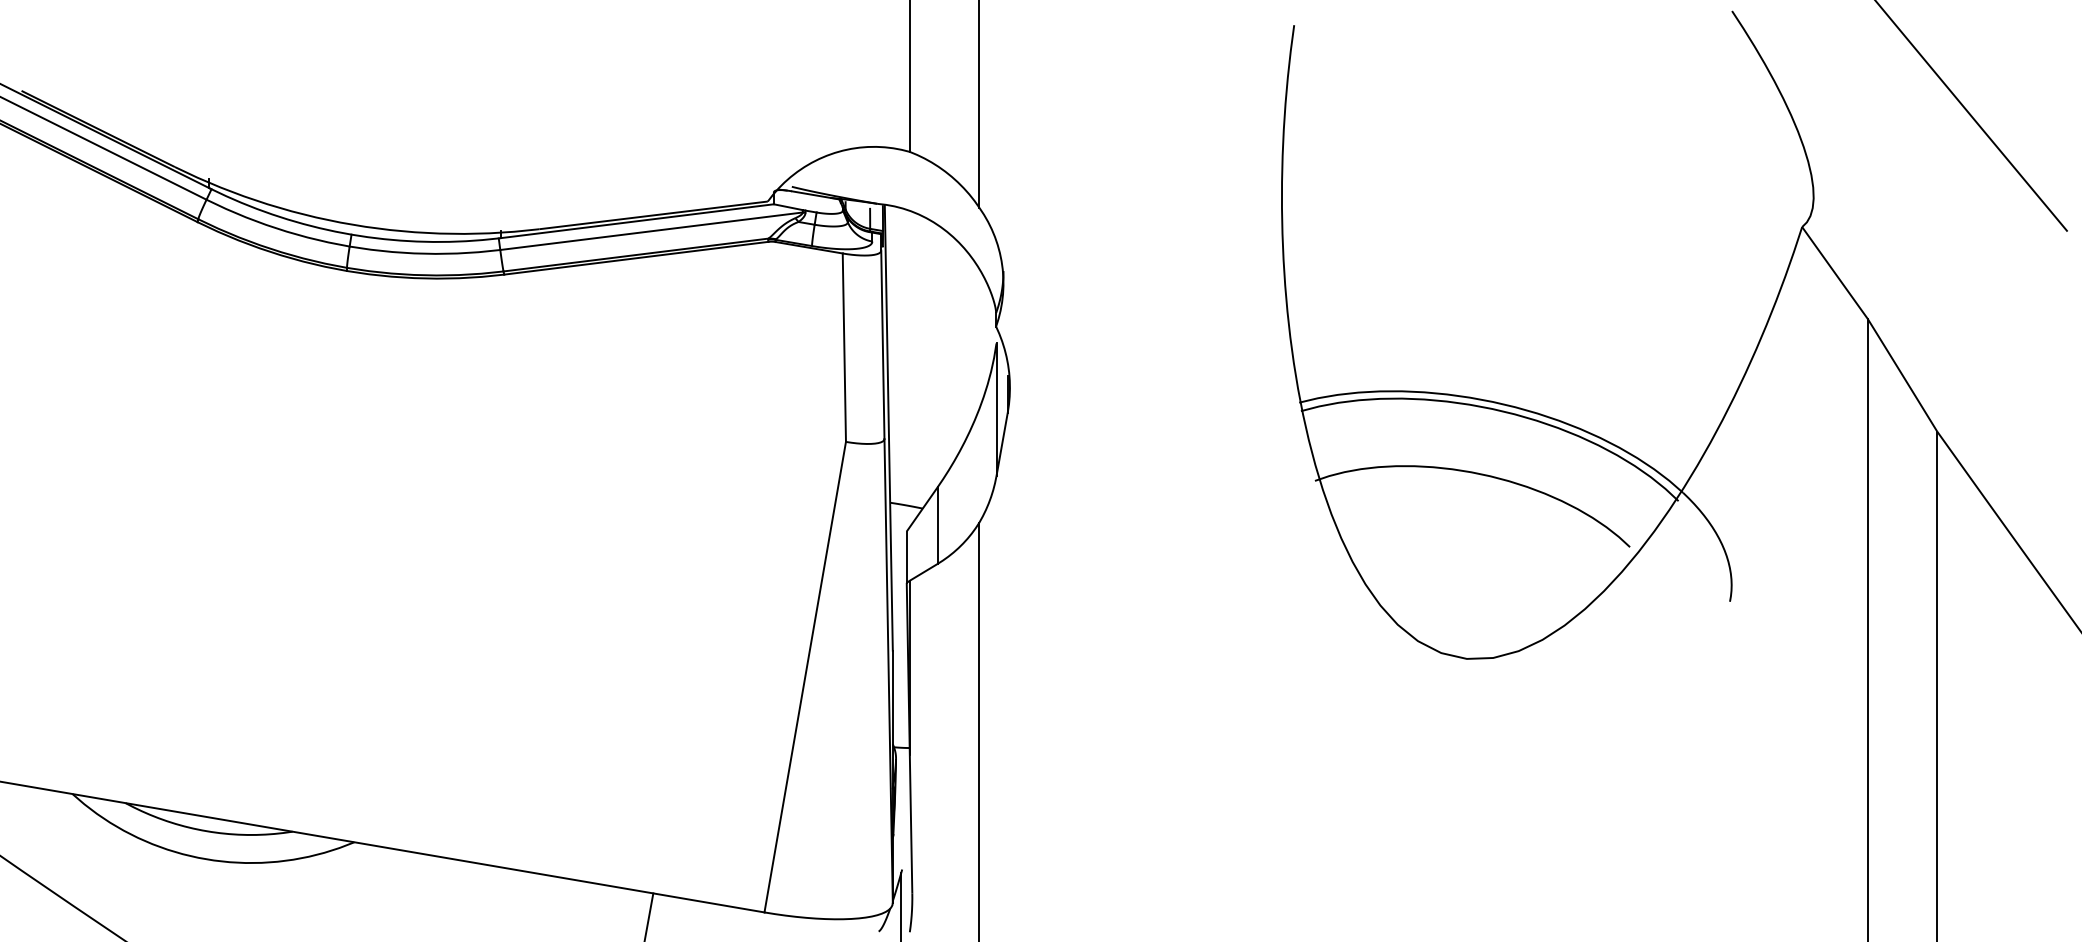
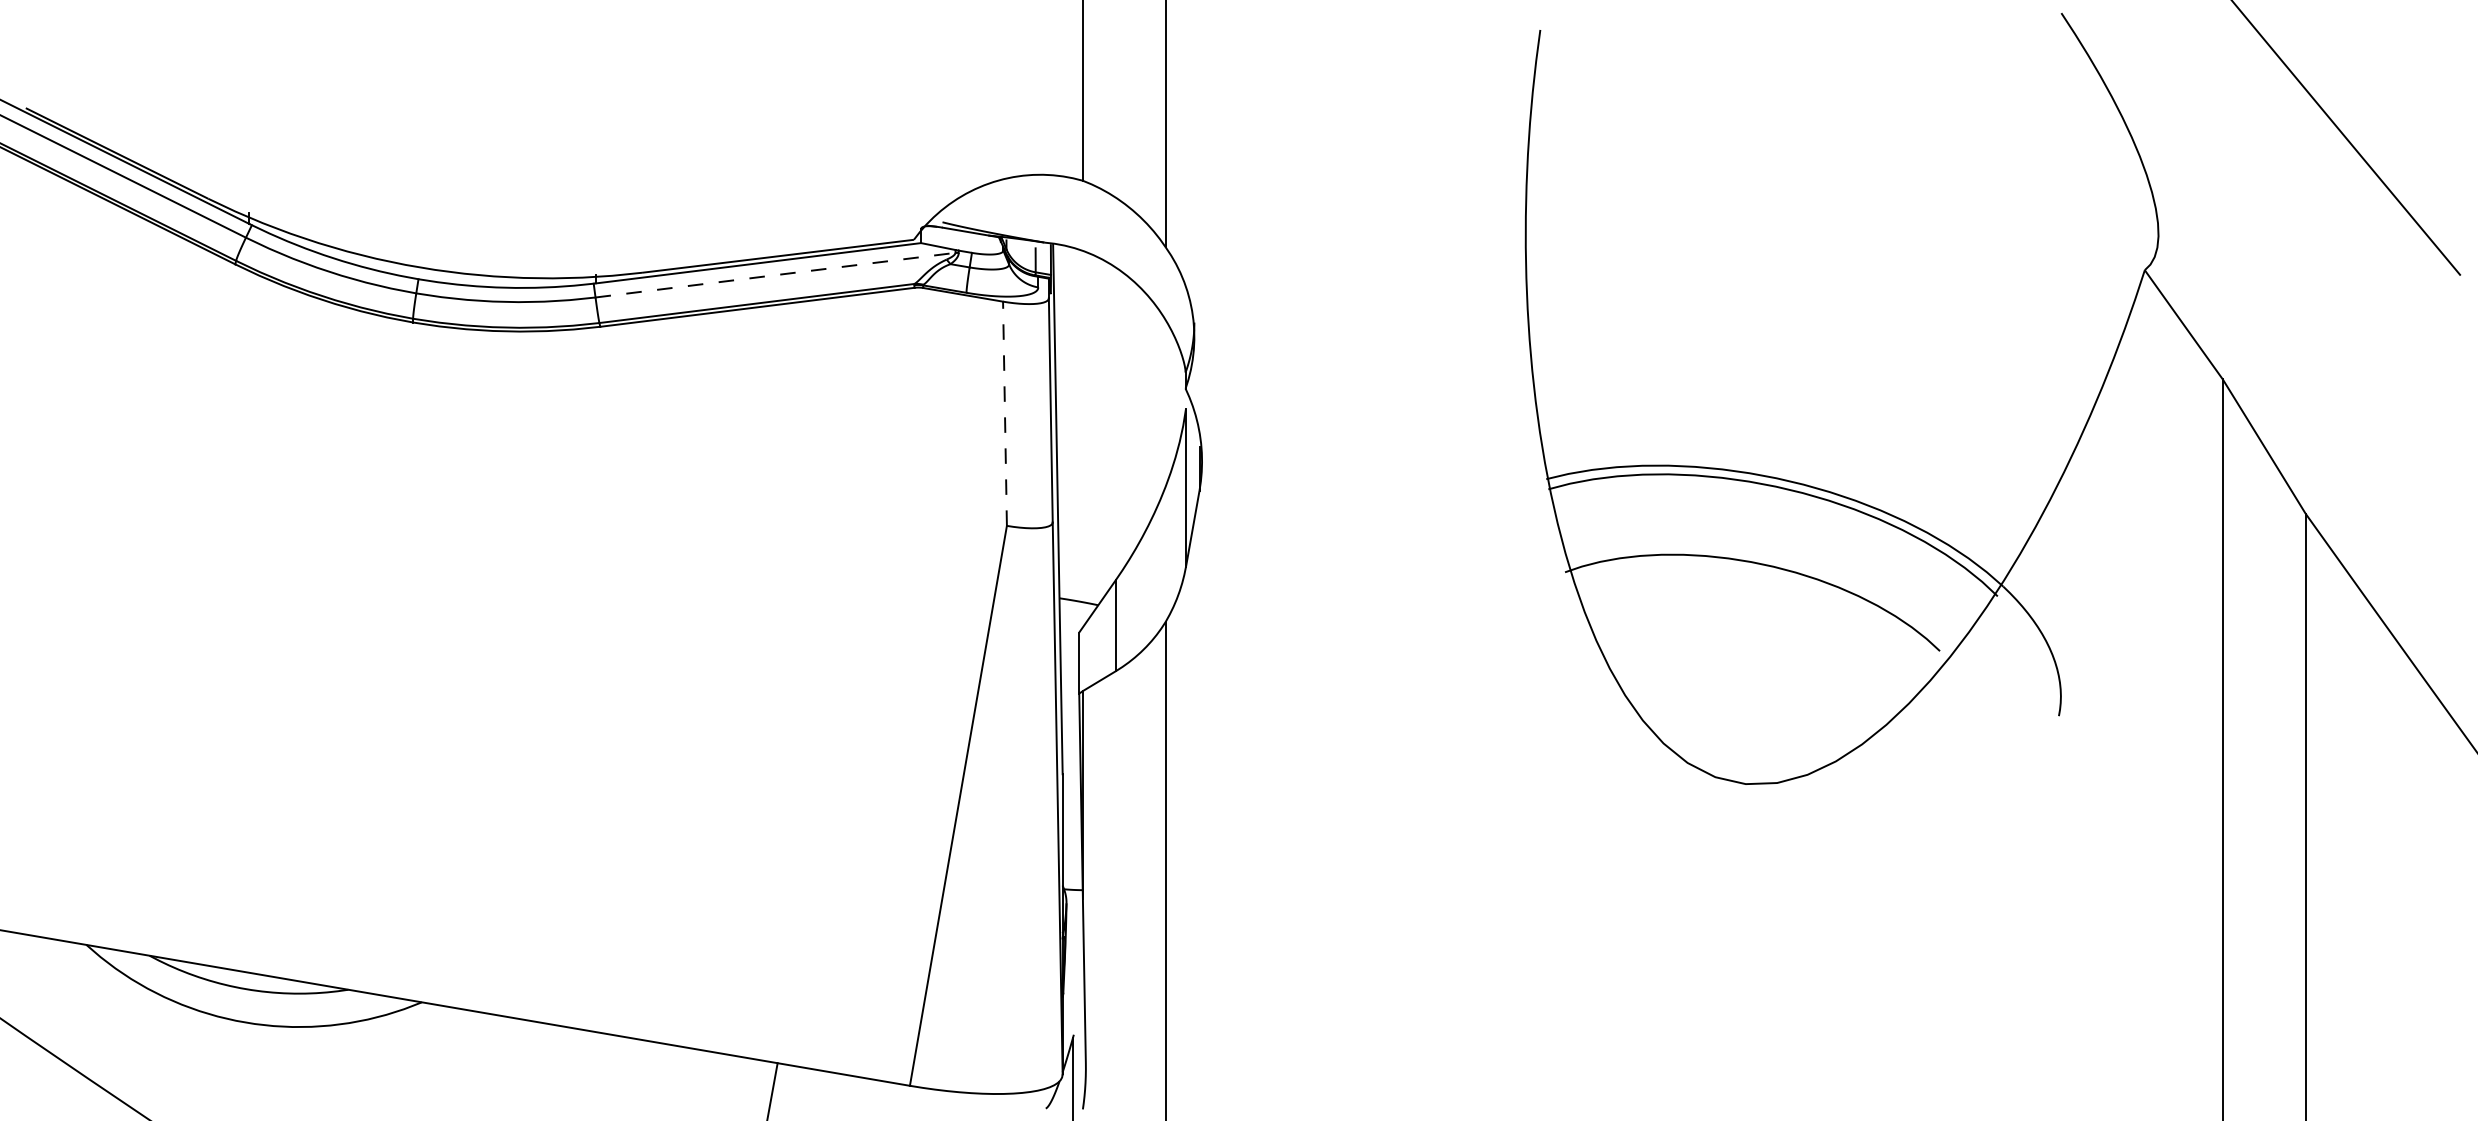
line: (652, 231) -> (776, 275), solid -> dashed
line: (843, 347) -> (1004, 413), solid -> dashed

